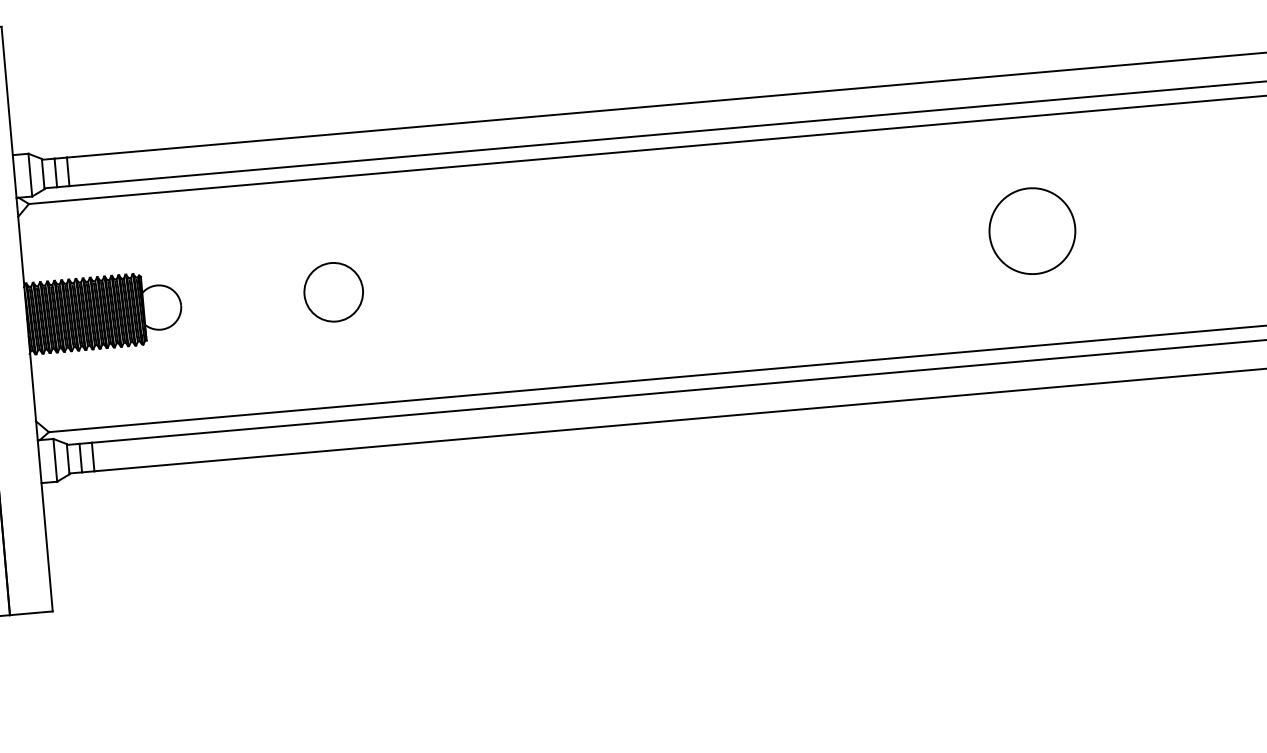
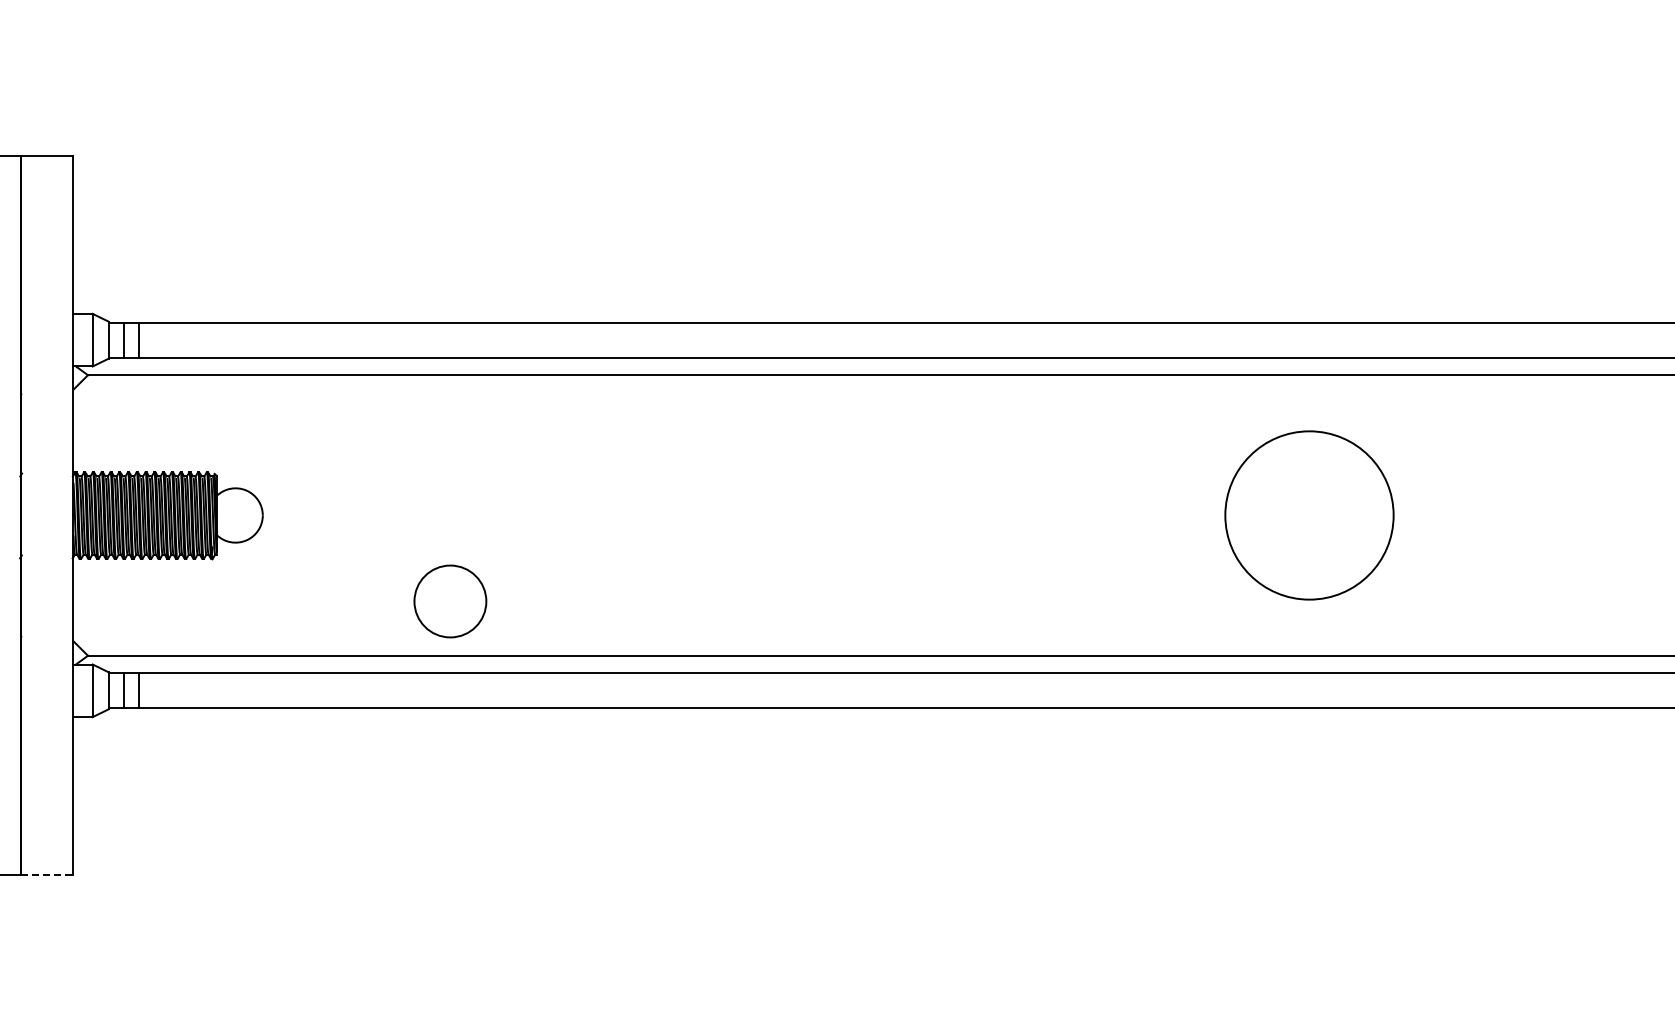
circle: (1032, 231) -> (1309, 515), size x1.6
circle: (333, 292) -> (450, 601), moved
line: (31, 612) -> (47, 874), solid -> dashed

